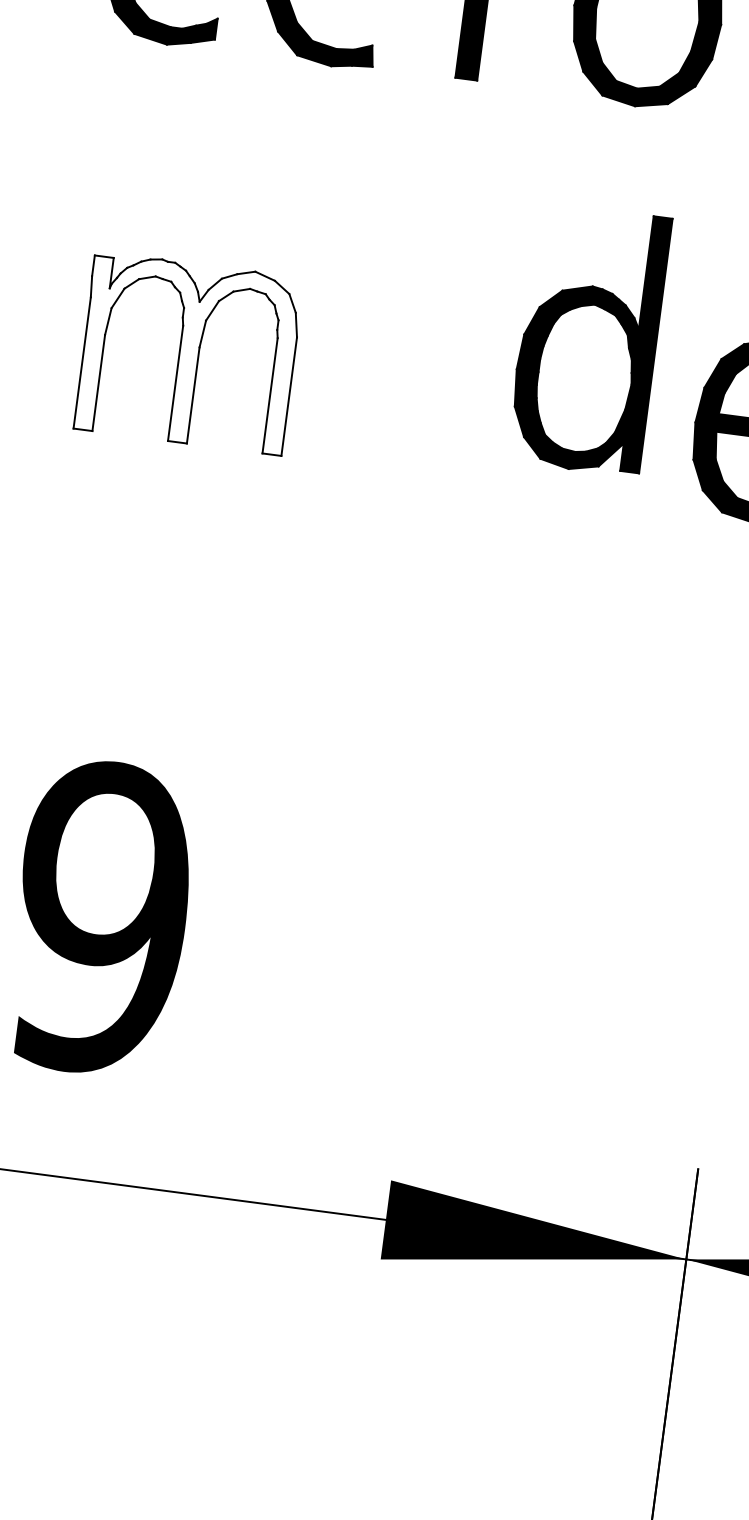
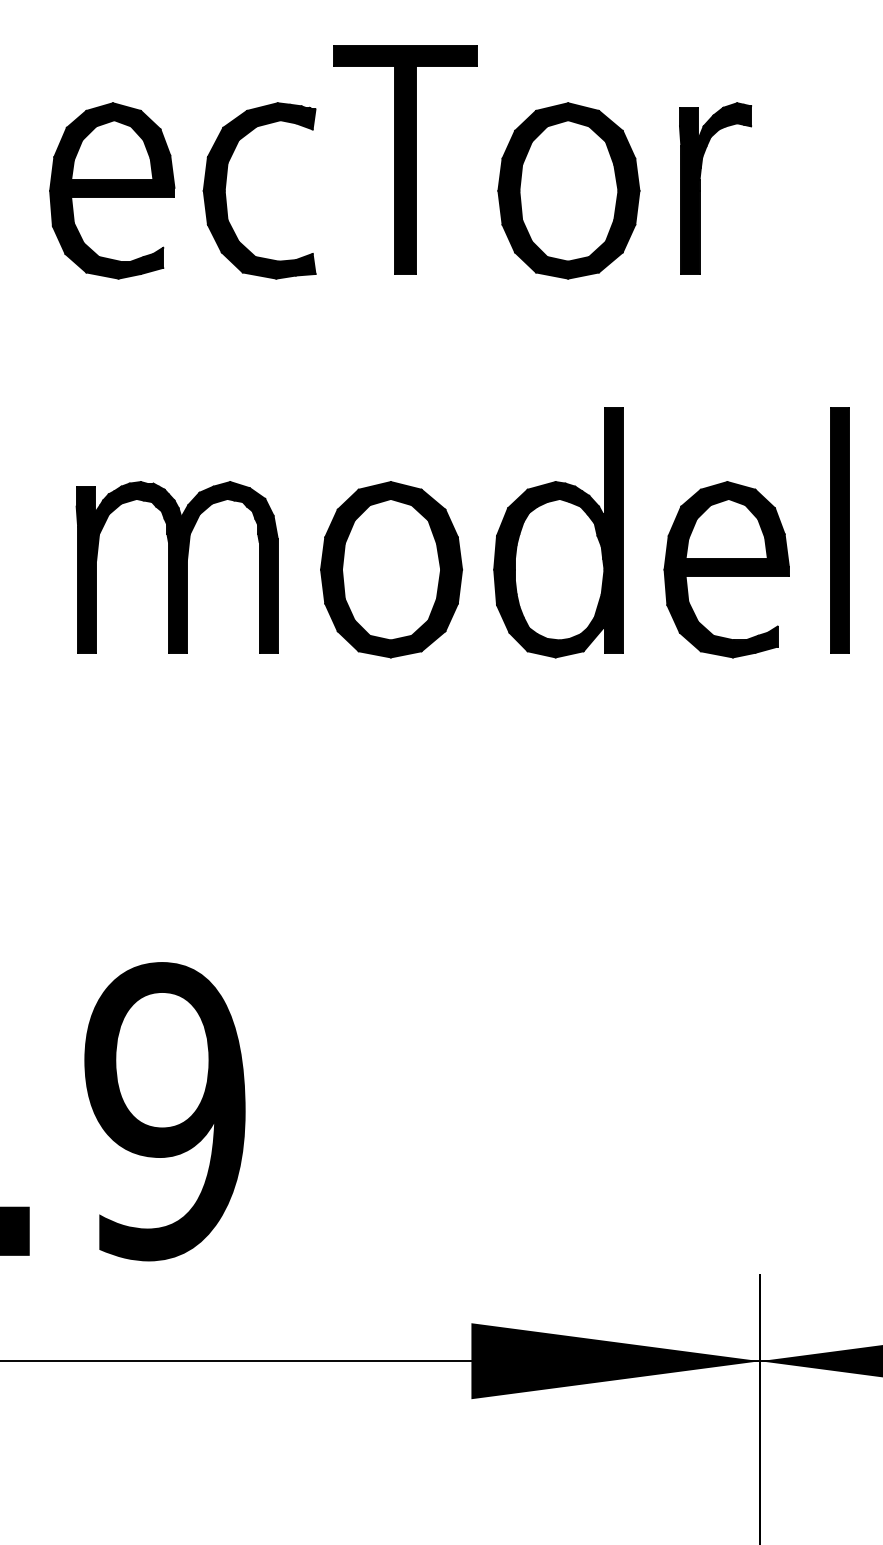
part: (588, 339) -> (558, 532), moved
fill: (187, 353) -> (176, 567), added
part: (411, 384) -> (391, 569), added

